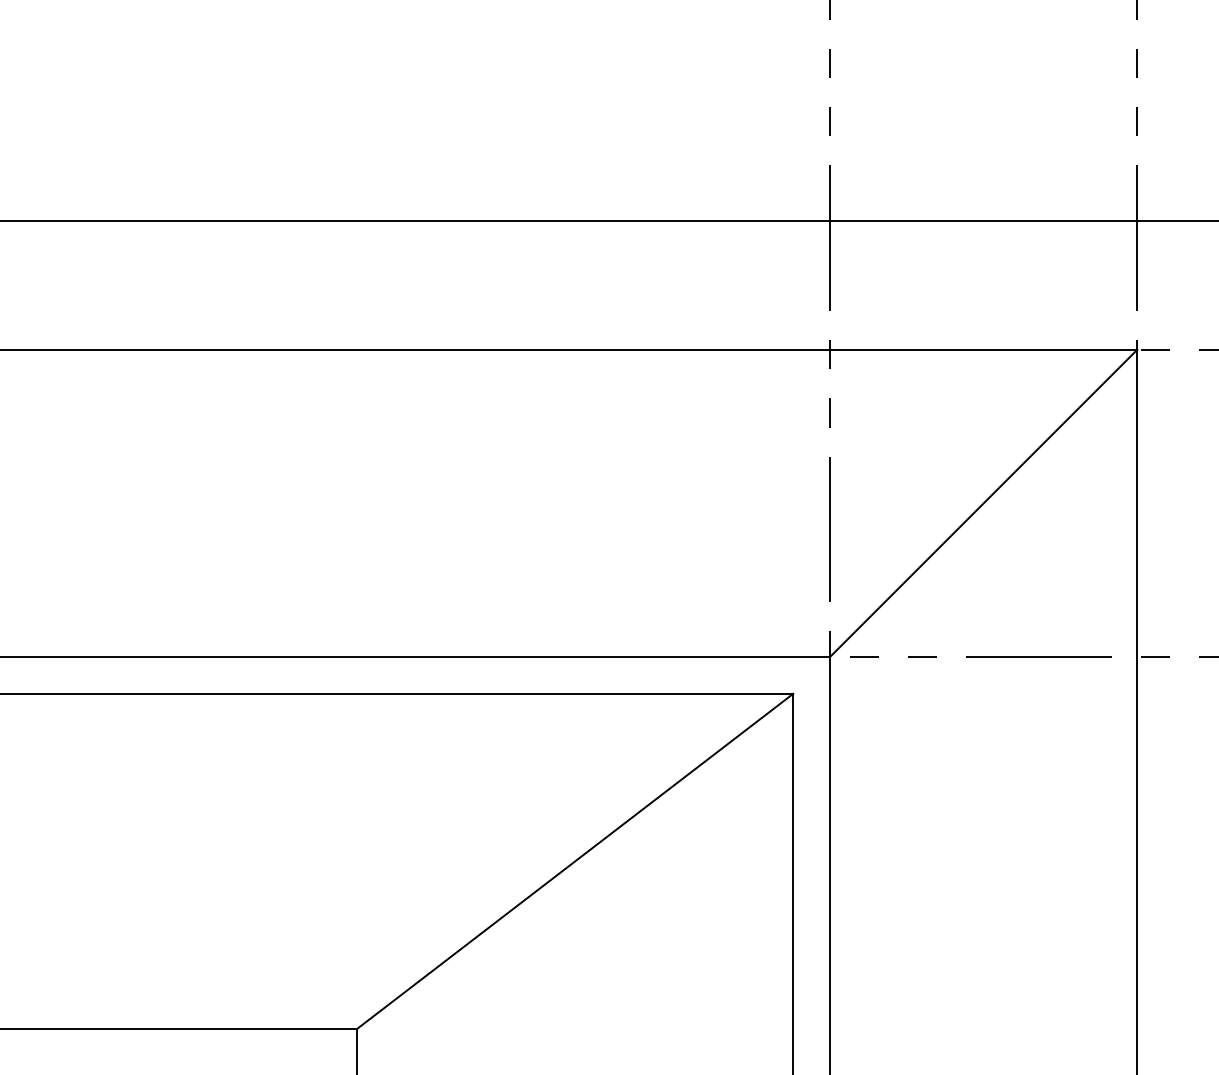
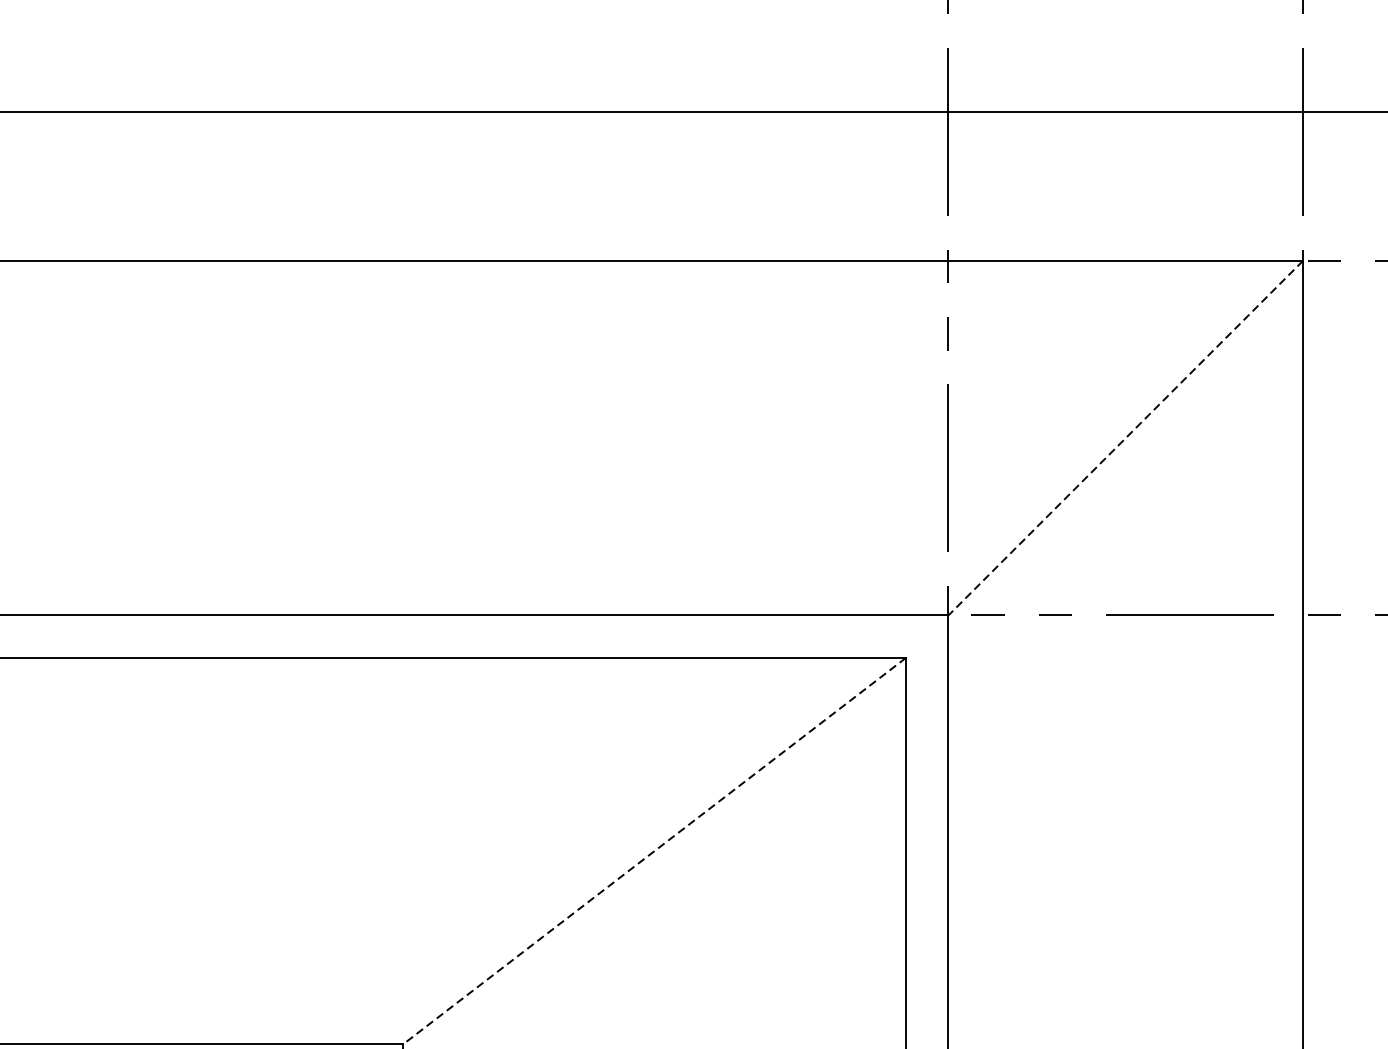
line: (983, 503) -> (1125, 438), solid -> dashed
line: (575, 861) -> (654, 851), solid -> dashed

